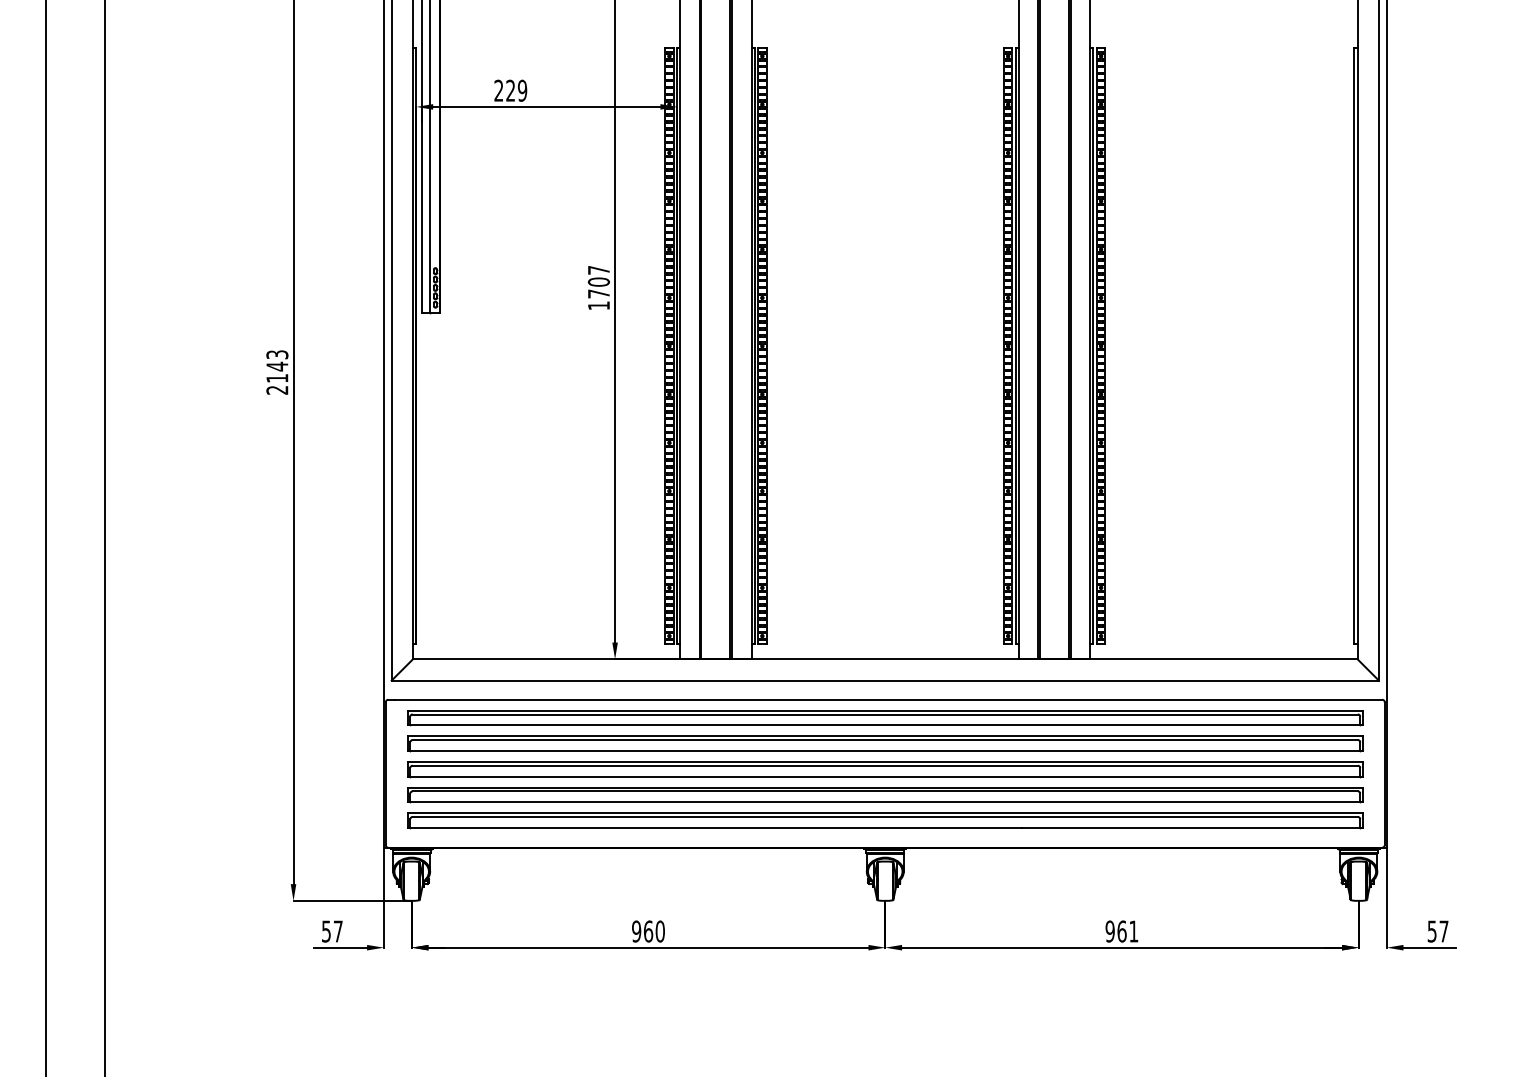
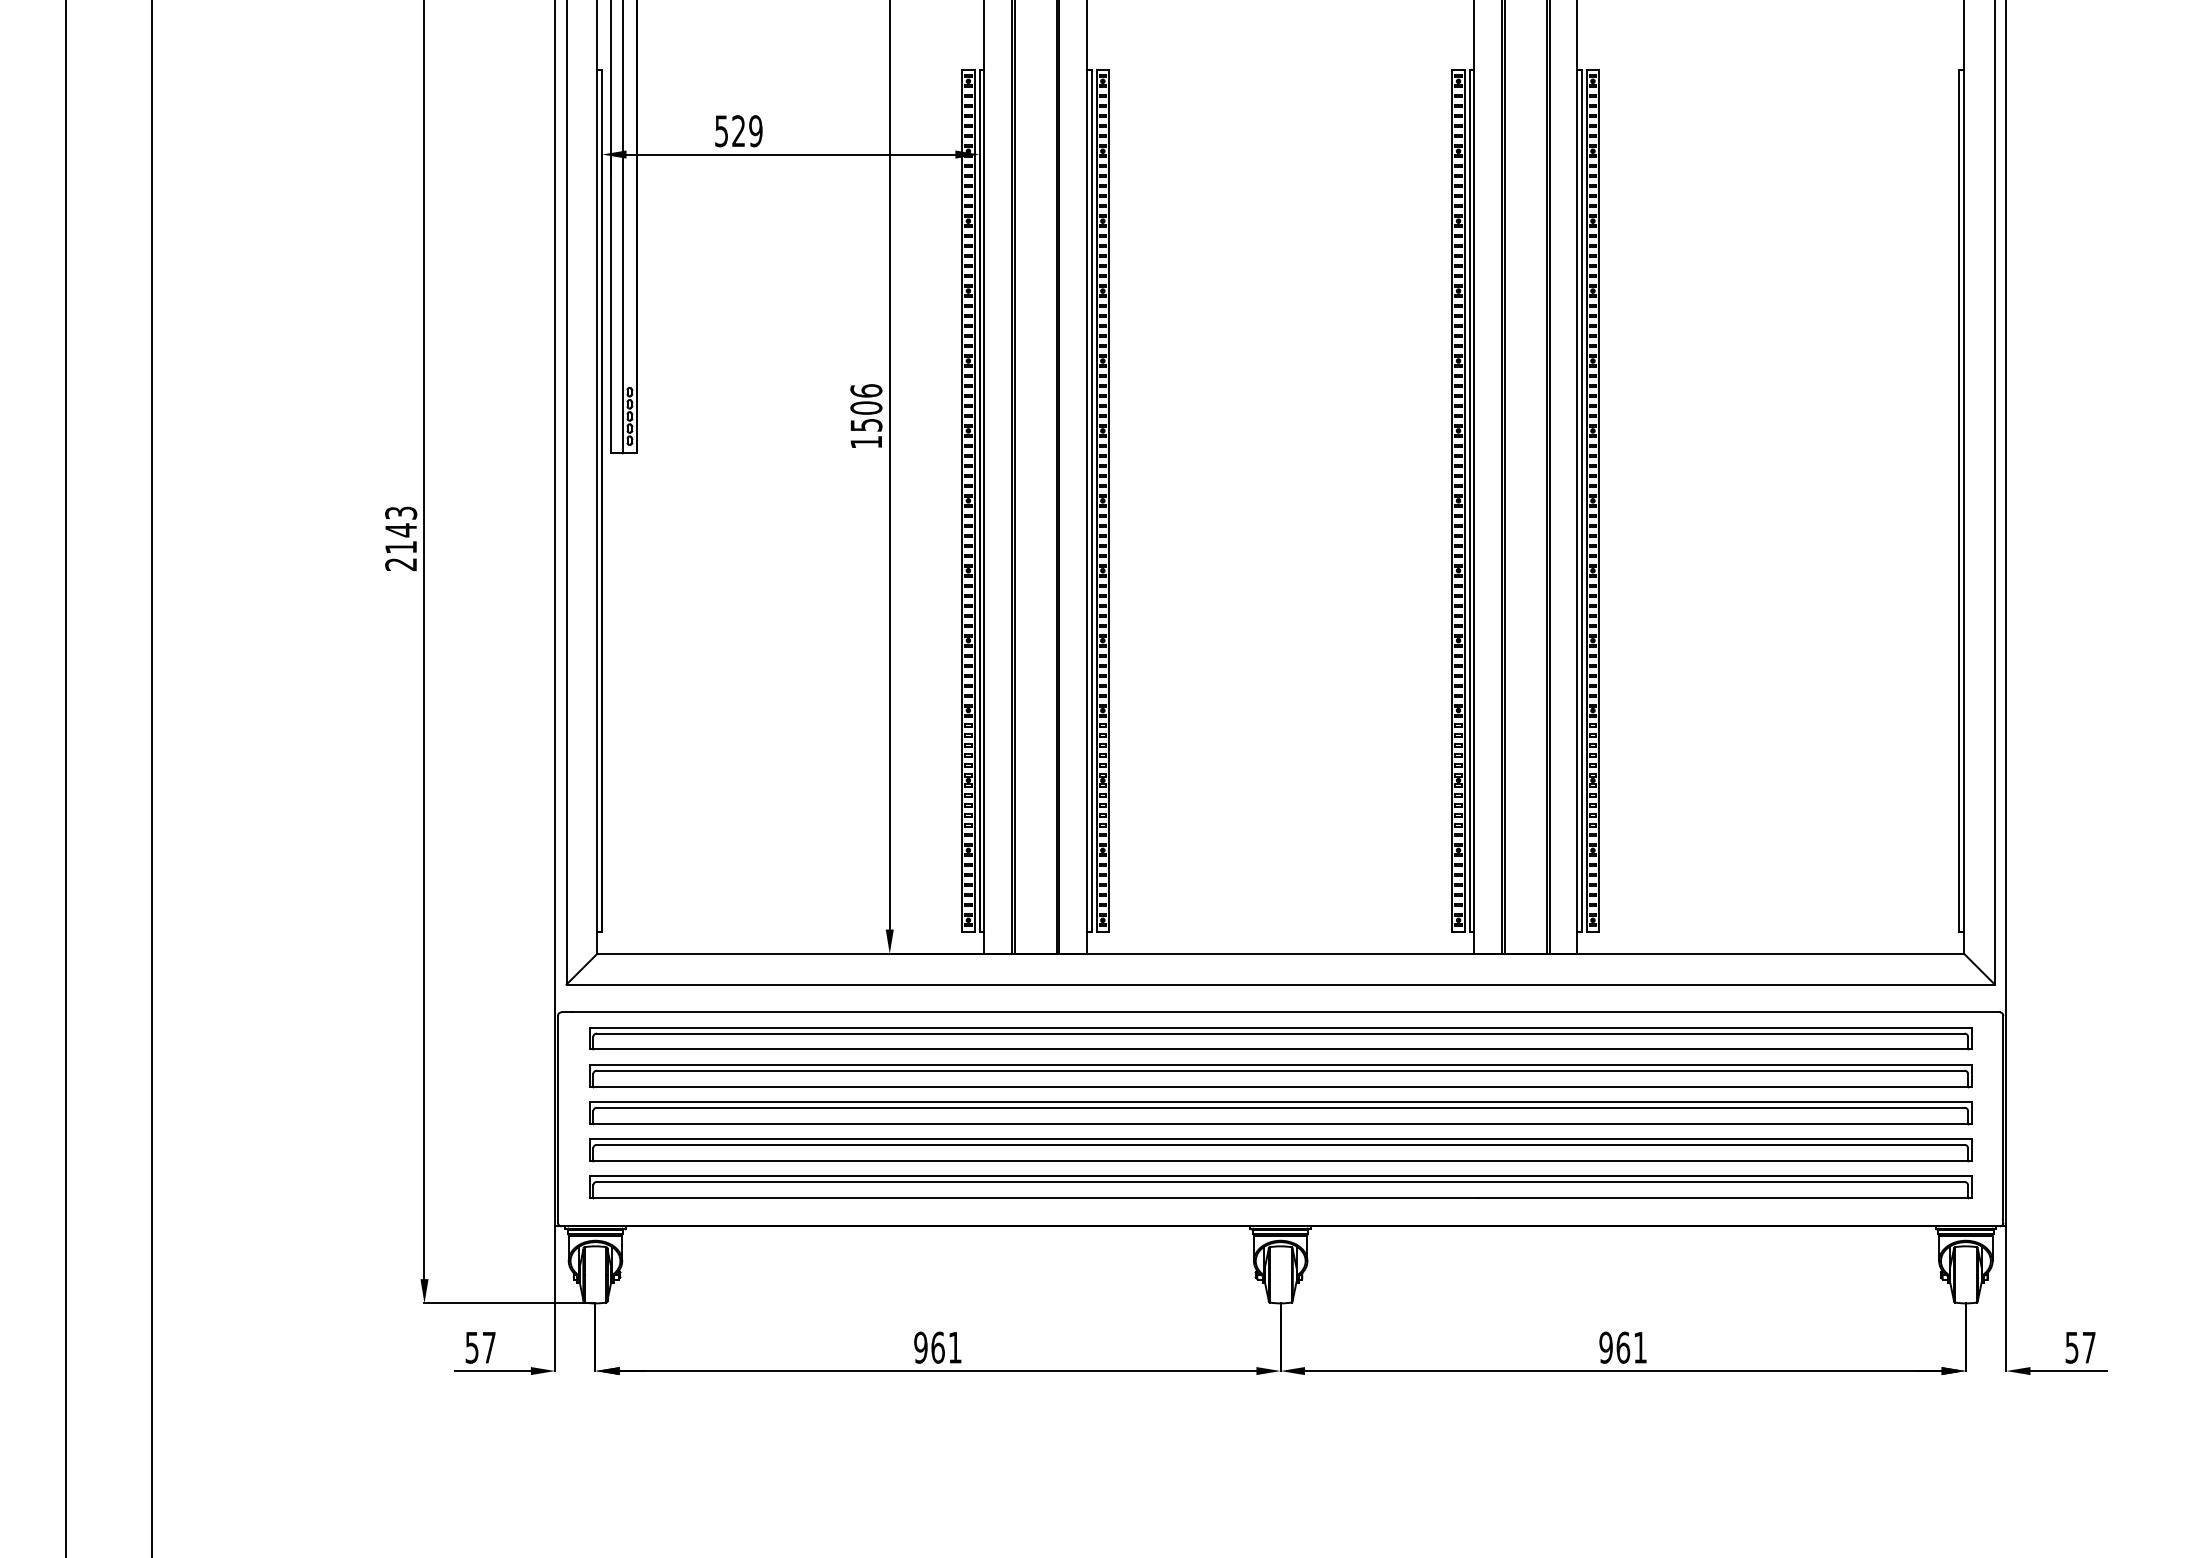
text: (498, 90) -> (721, 130), 229 -> 529
text: (598, 281) -> (865, 407), 1707 -> 1506
text: (659, 931) -> (954, 1347), 960 -> 961

